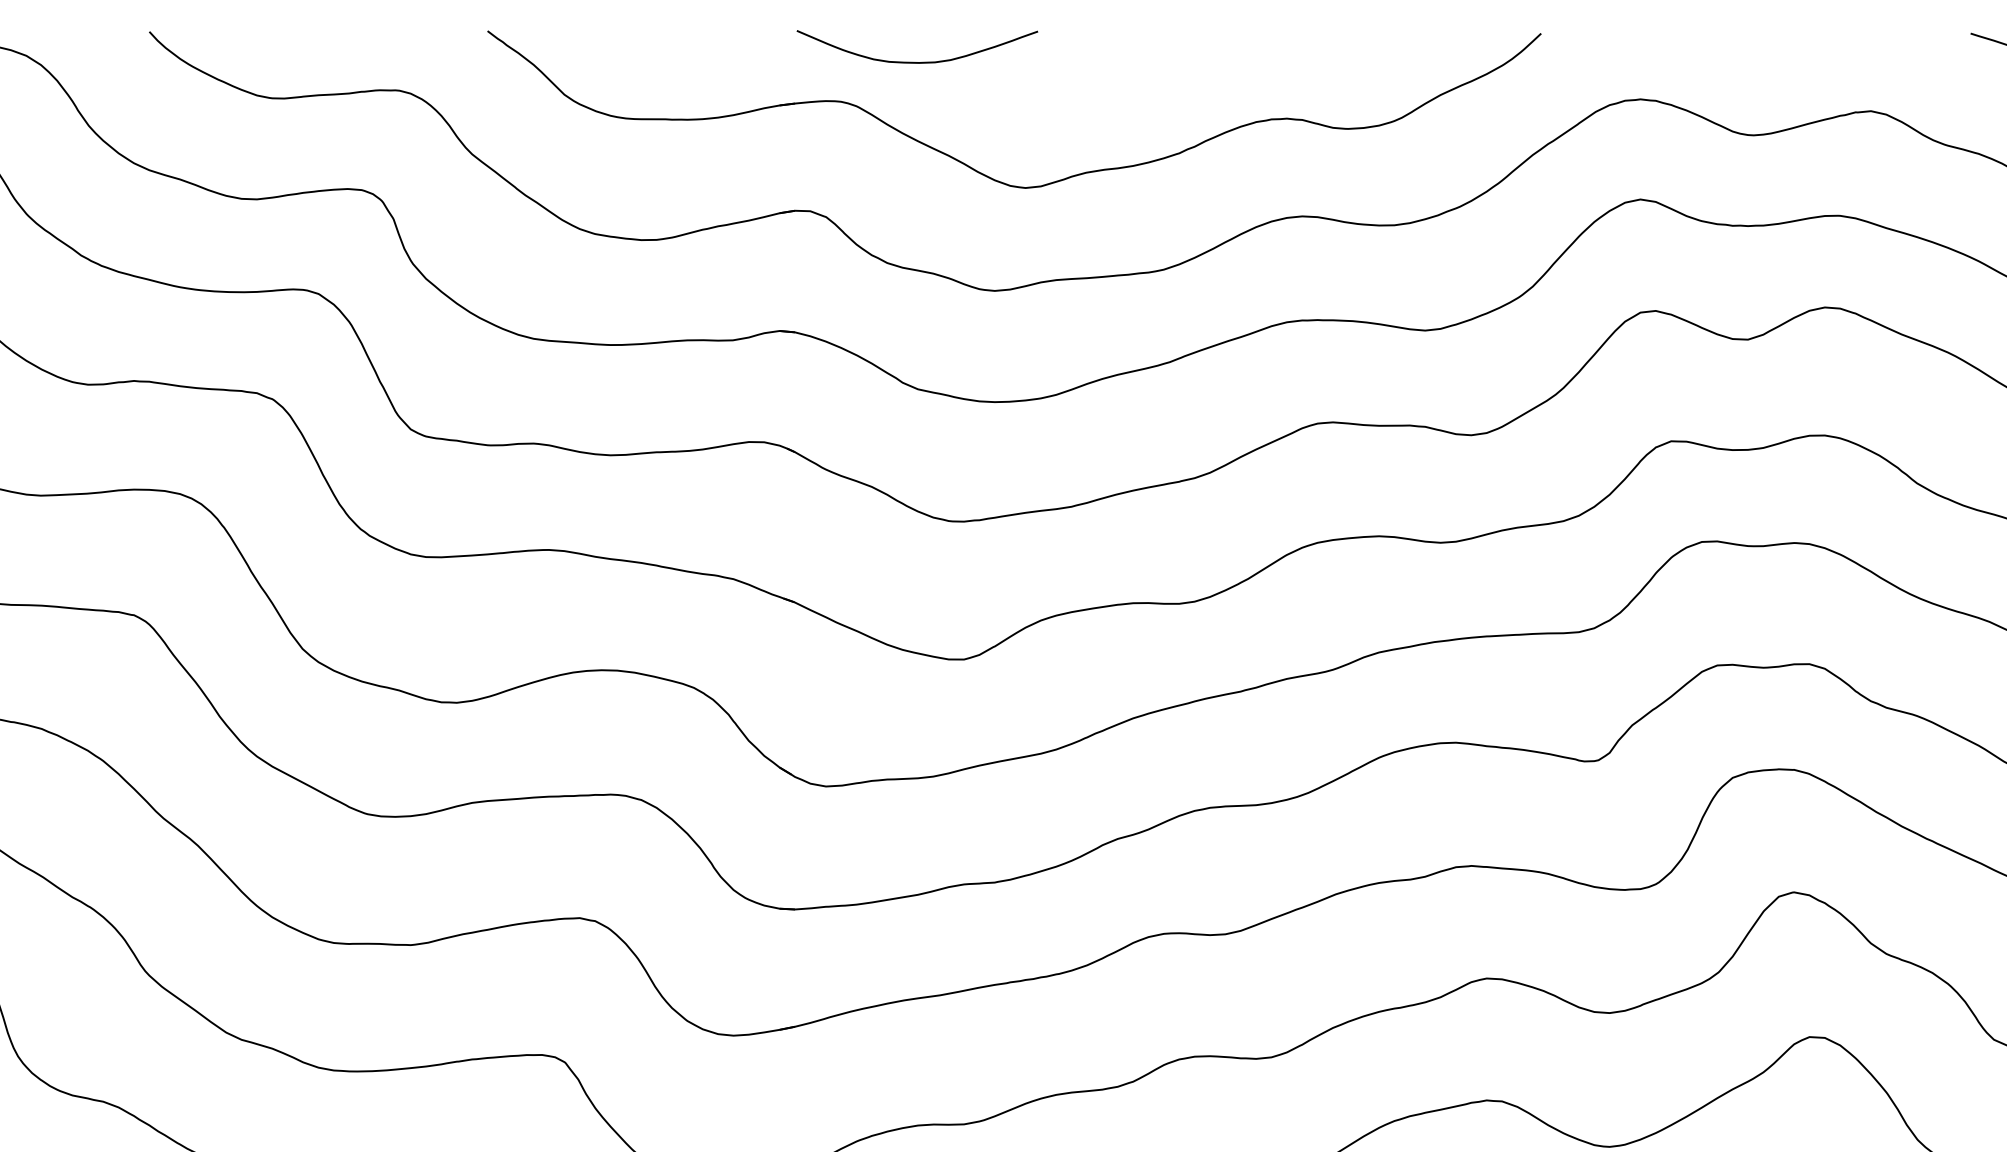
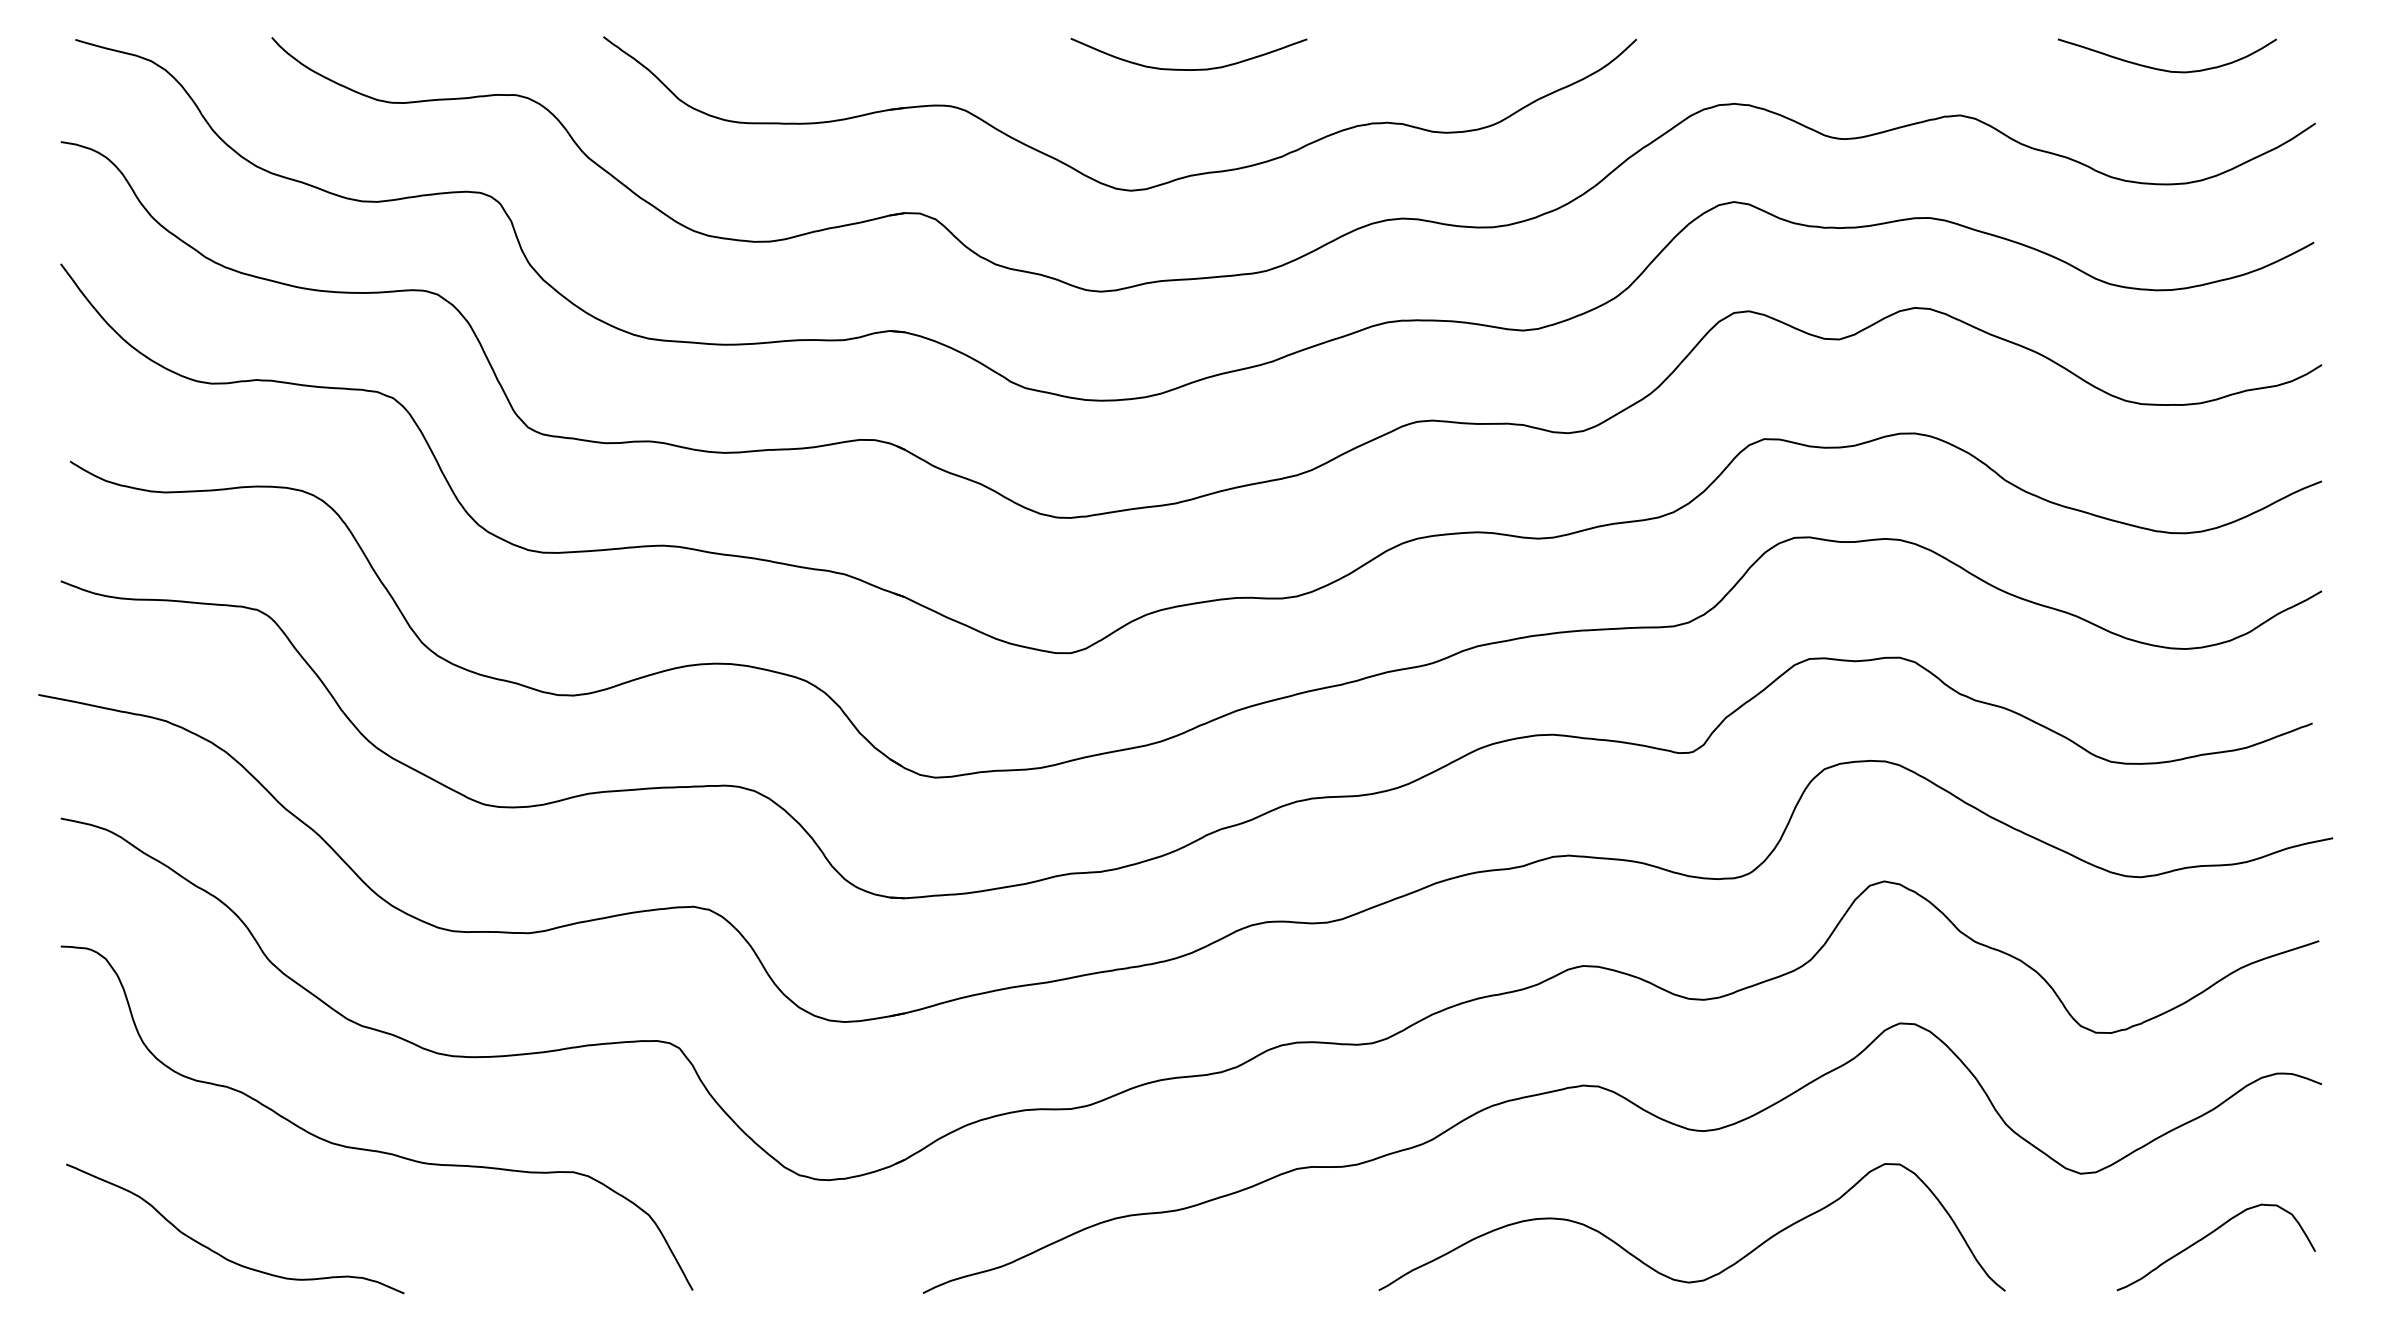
curve: (916, 62) -> (1188, 69), moved

